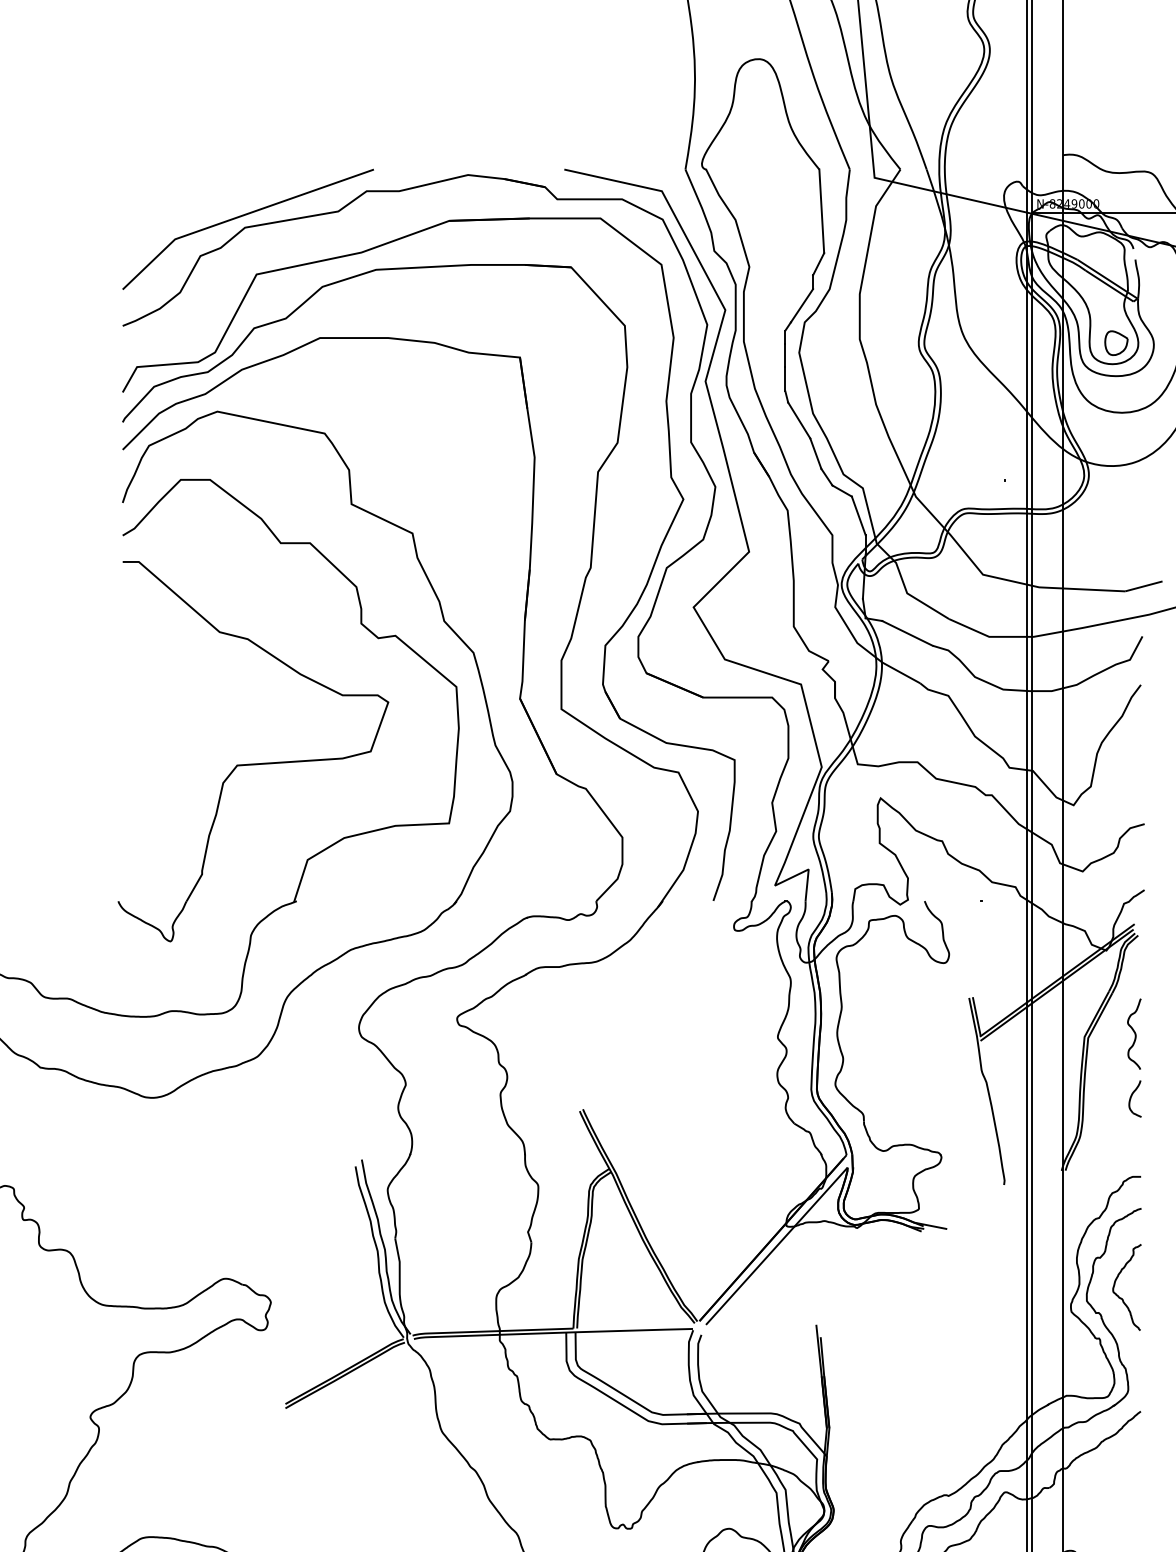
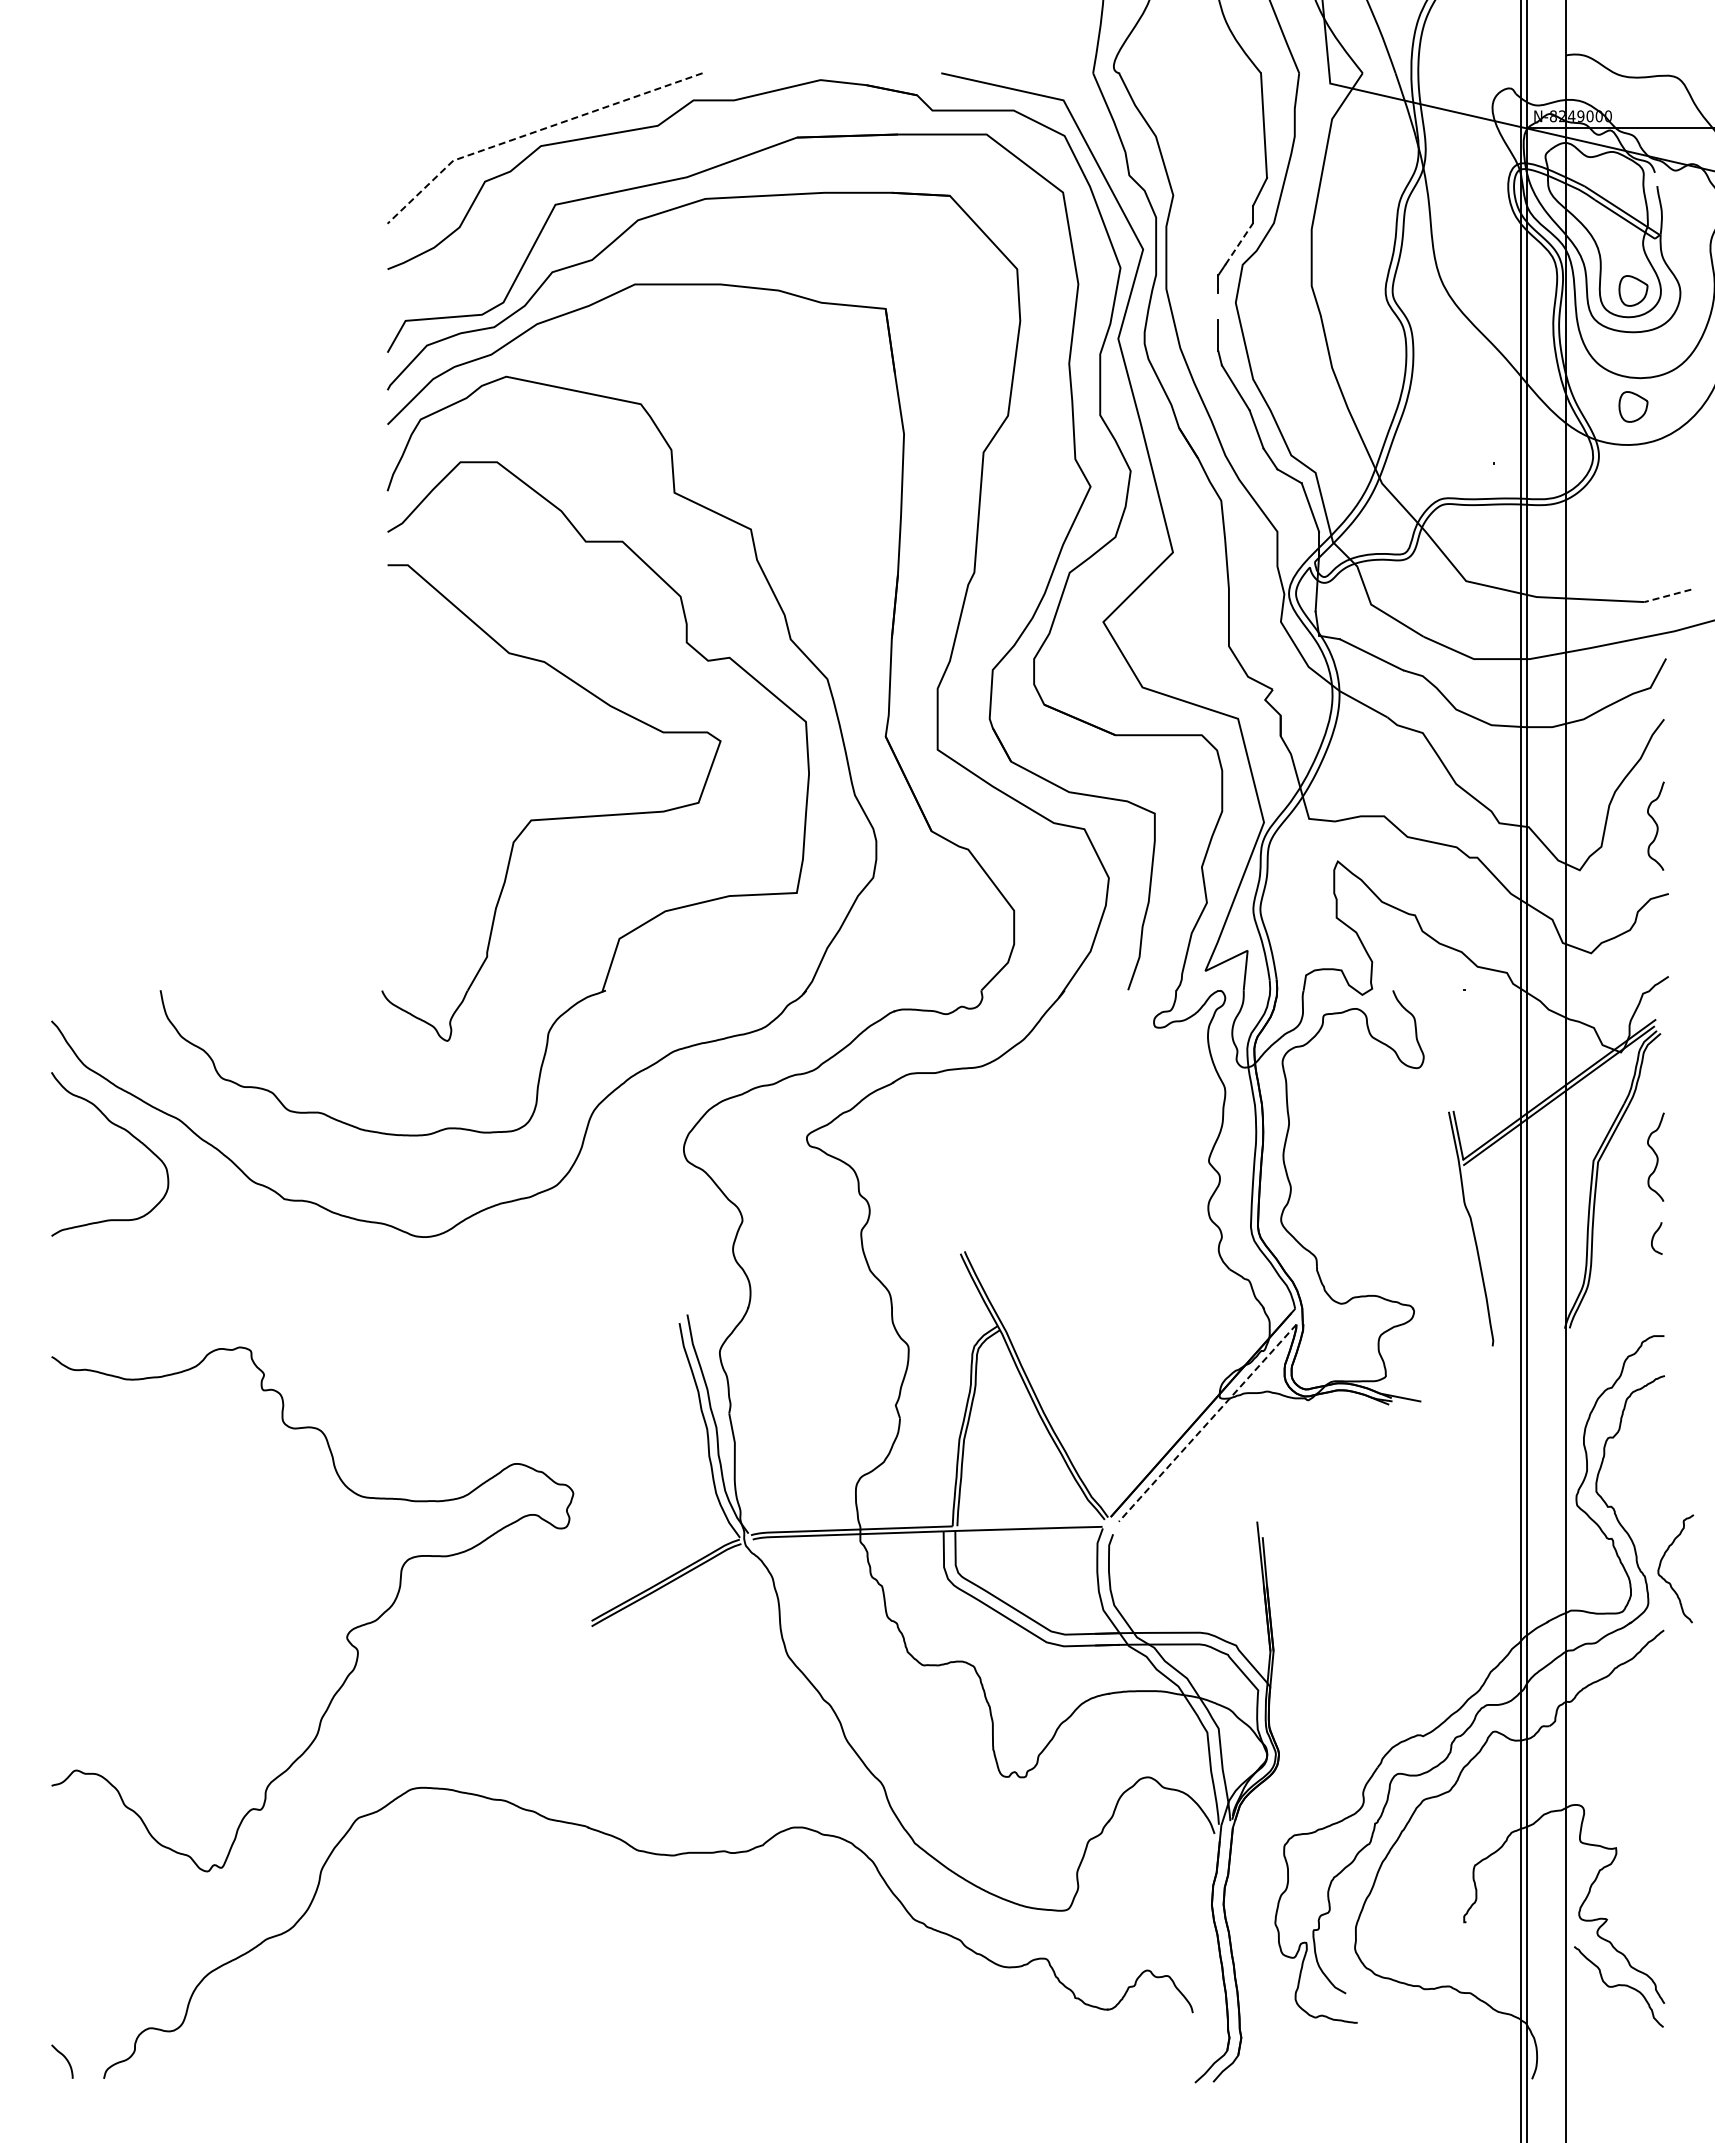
line: (239, 216) -> (534, 132), solid -> dashed
line: (802, 305) -> (1239, 243), solid -> dashed
line: (785, 355) -> (1218, 306), removed
part: (1116, 435) -> (1633, 406), added
line: (1143, 586) -> (1667, 595), solid -> dashed
curve: (1134, 768) -> (1655, 824), added
part: (1134, 1098) -> (1656, 1238), size x0.7
line: (776, 1246) -> (1207, 1423), solid -> dashed
curve: (1121, 1297) -> (1668, 1581), moved

